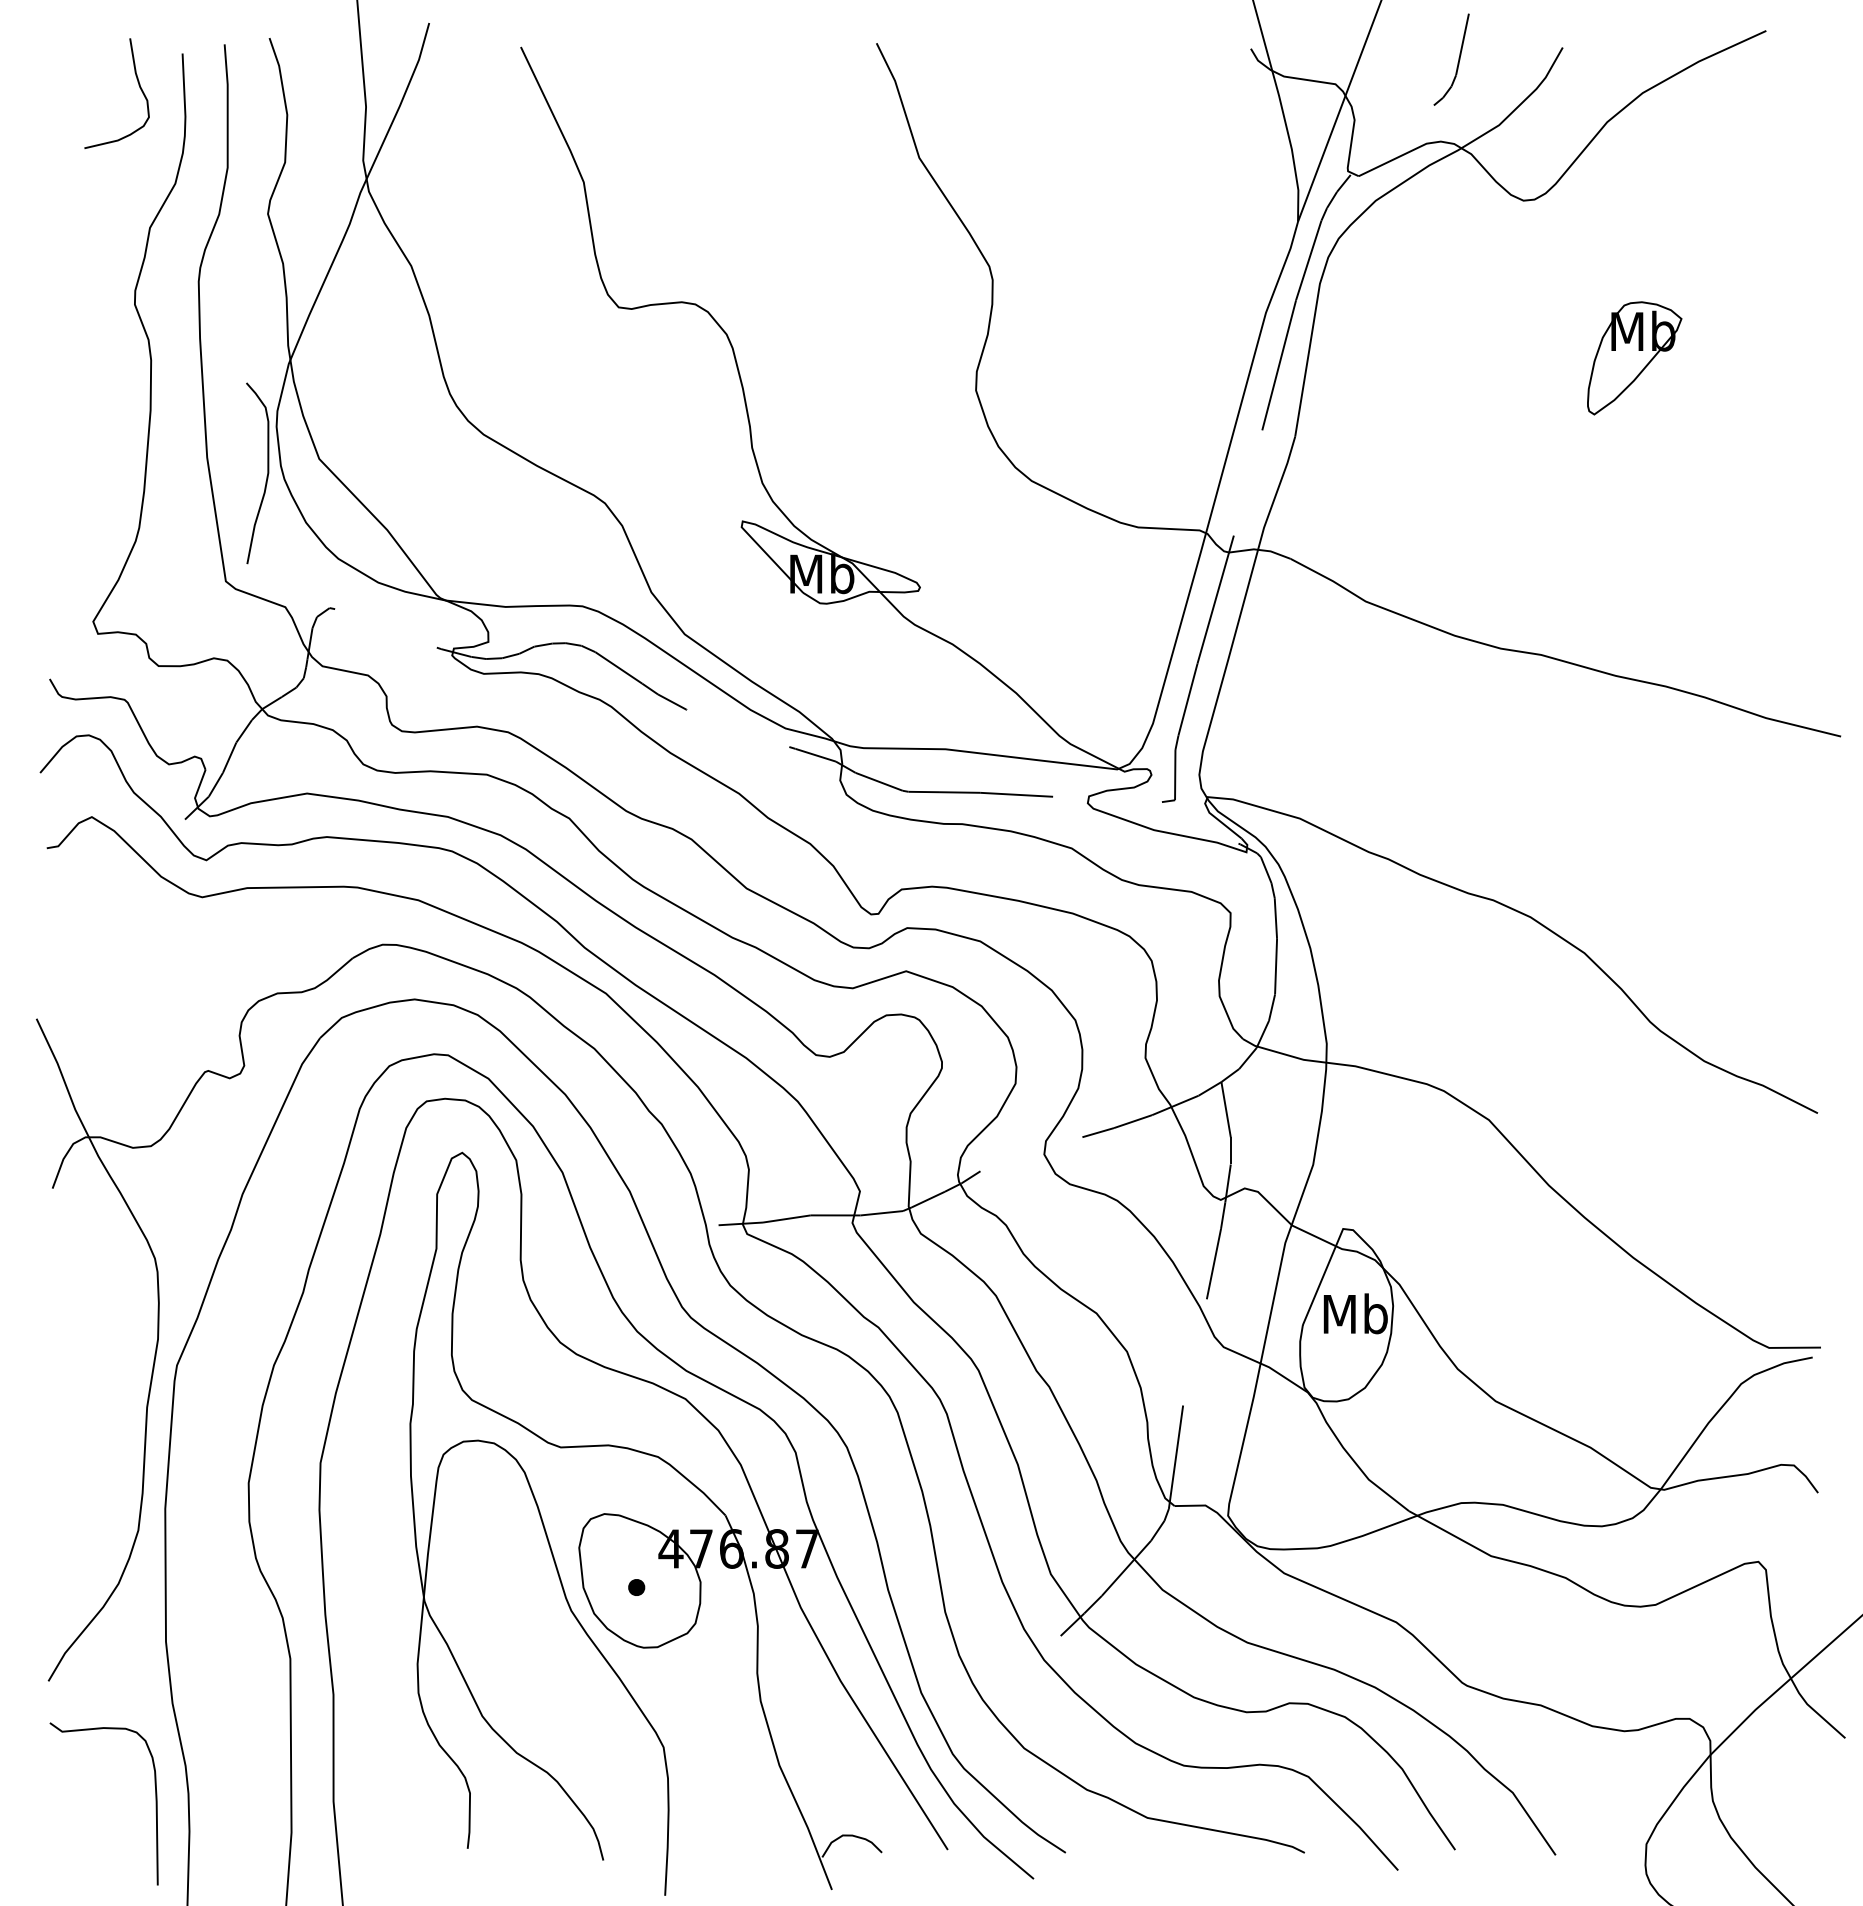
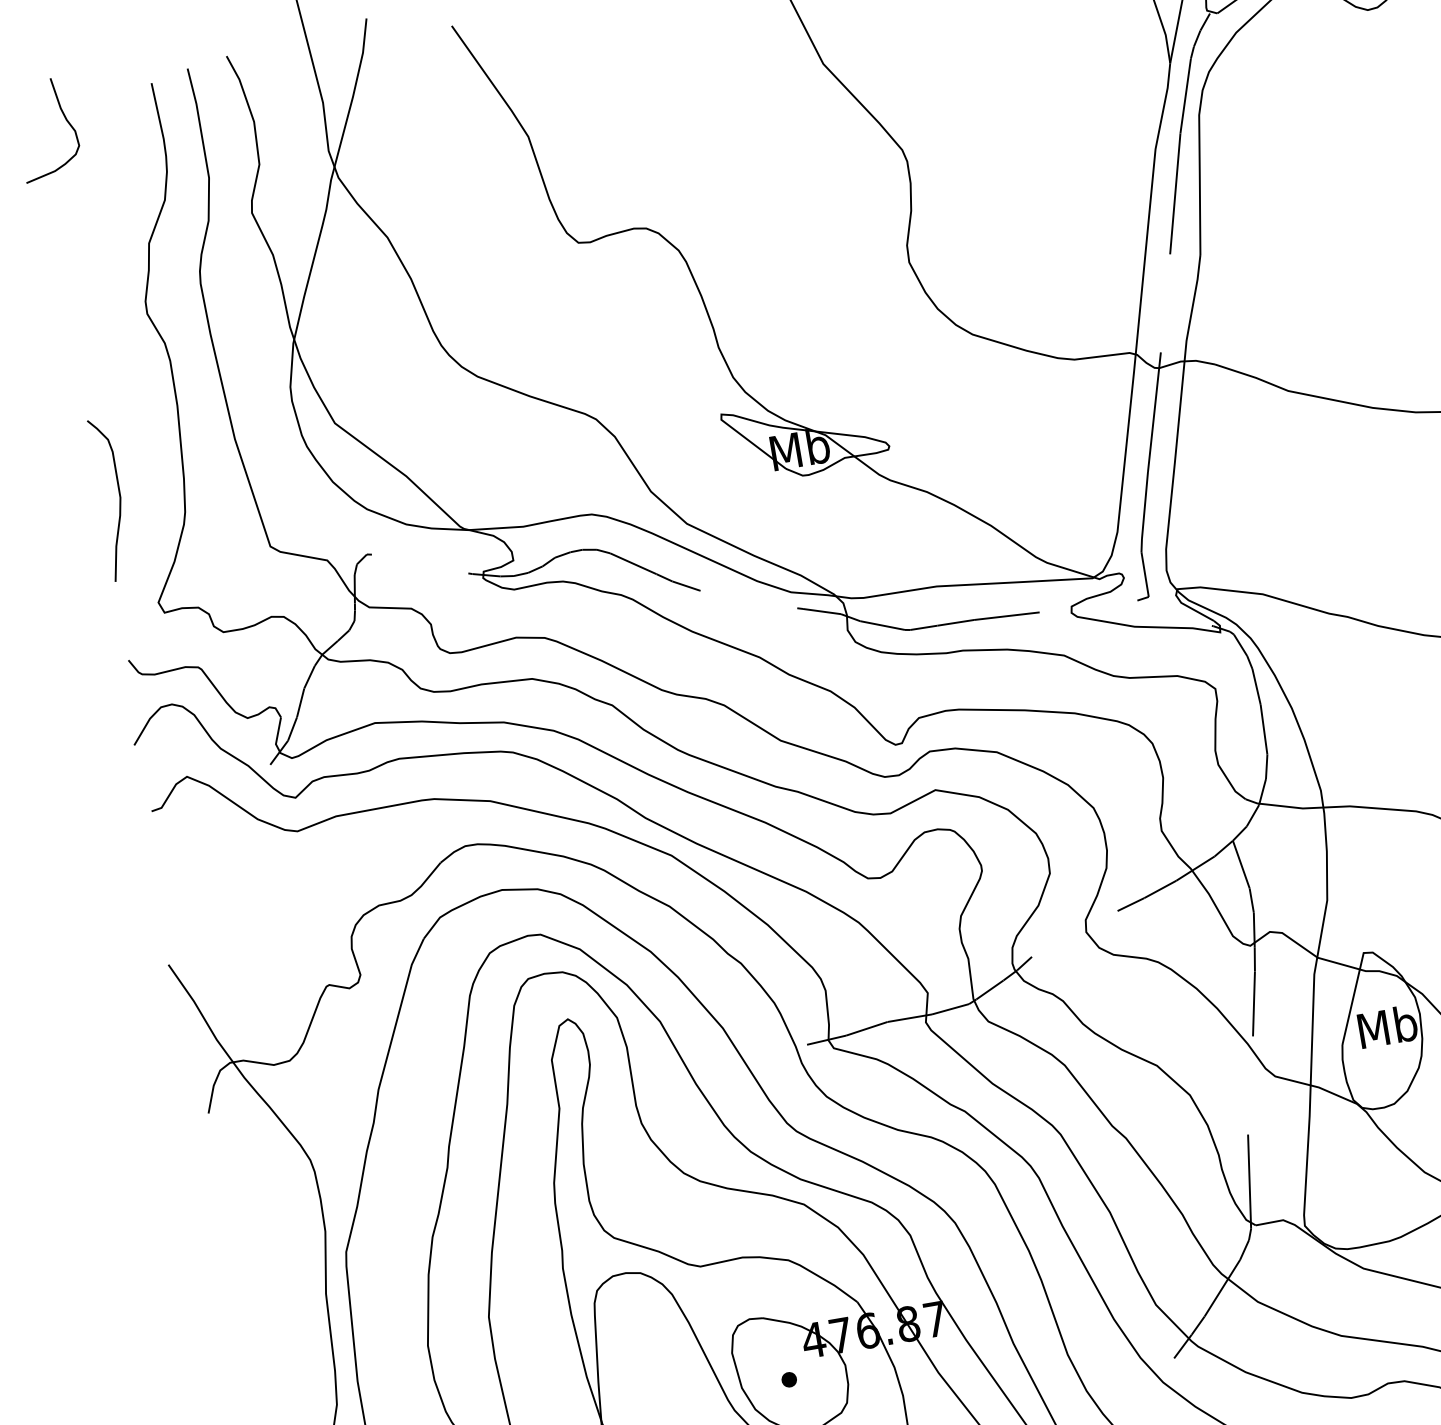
curve: (138, 85) -> (65, 119), moved
curve: (266, 476) -> (119, 500), moved

